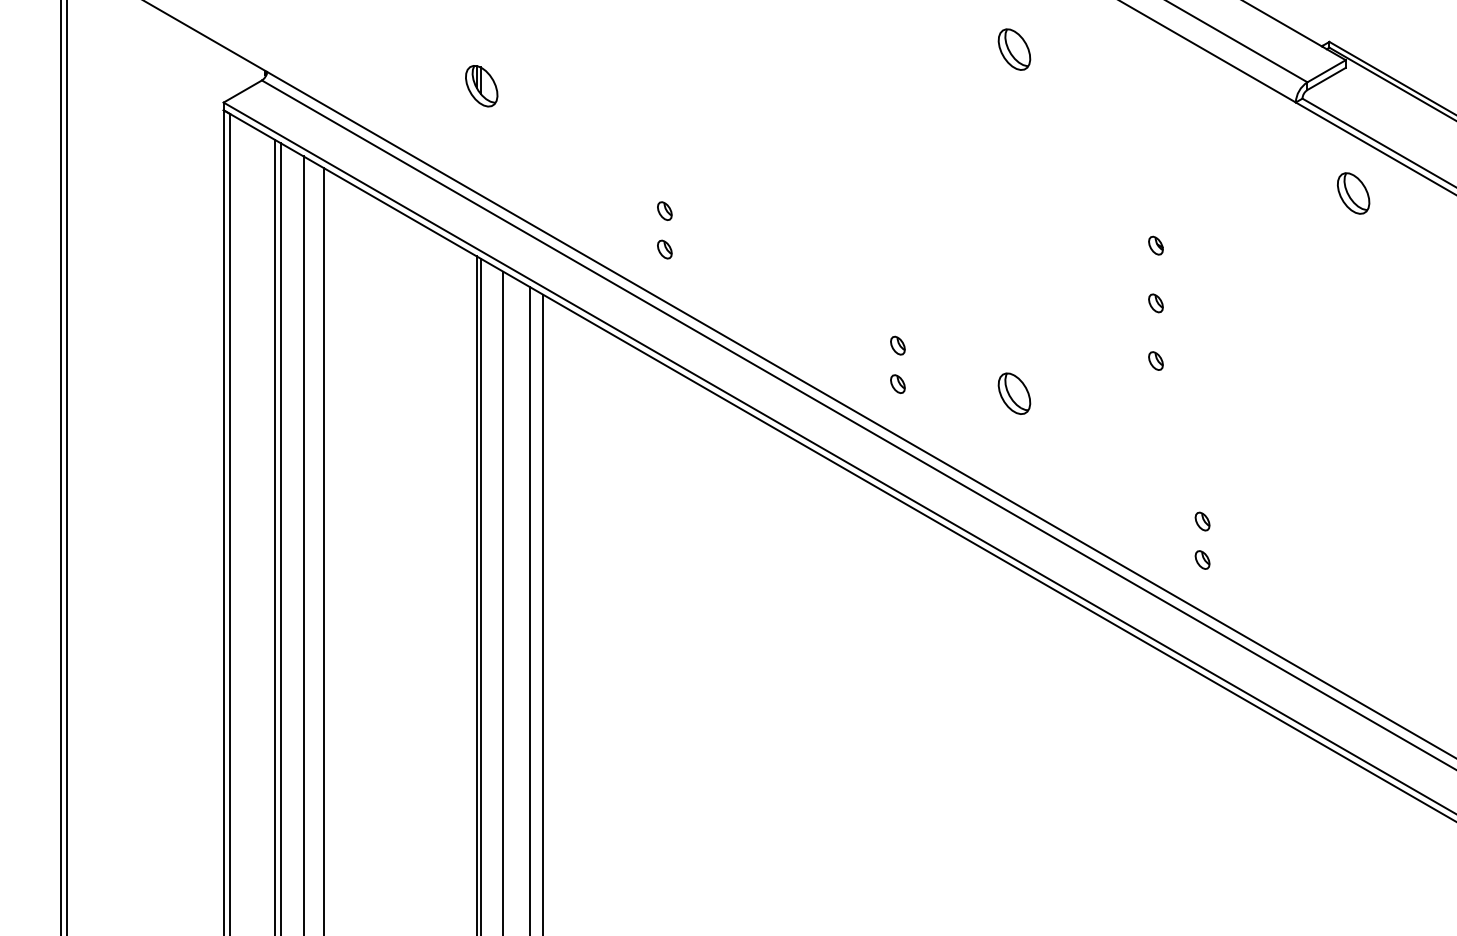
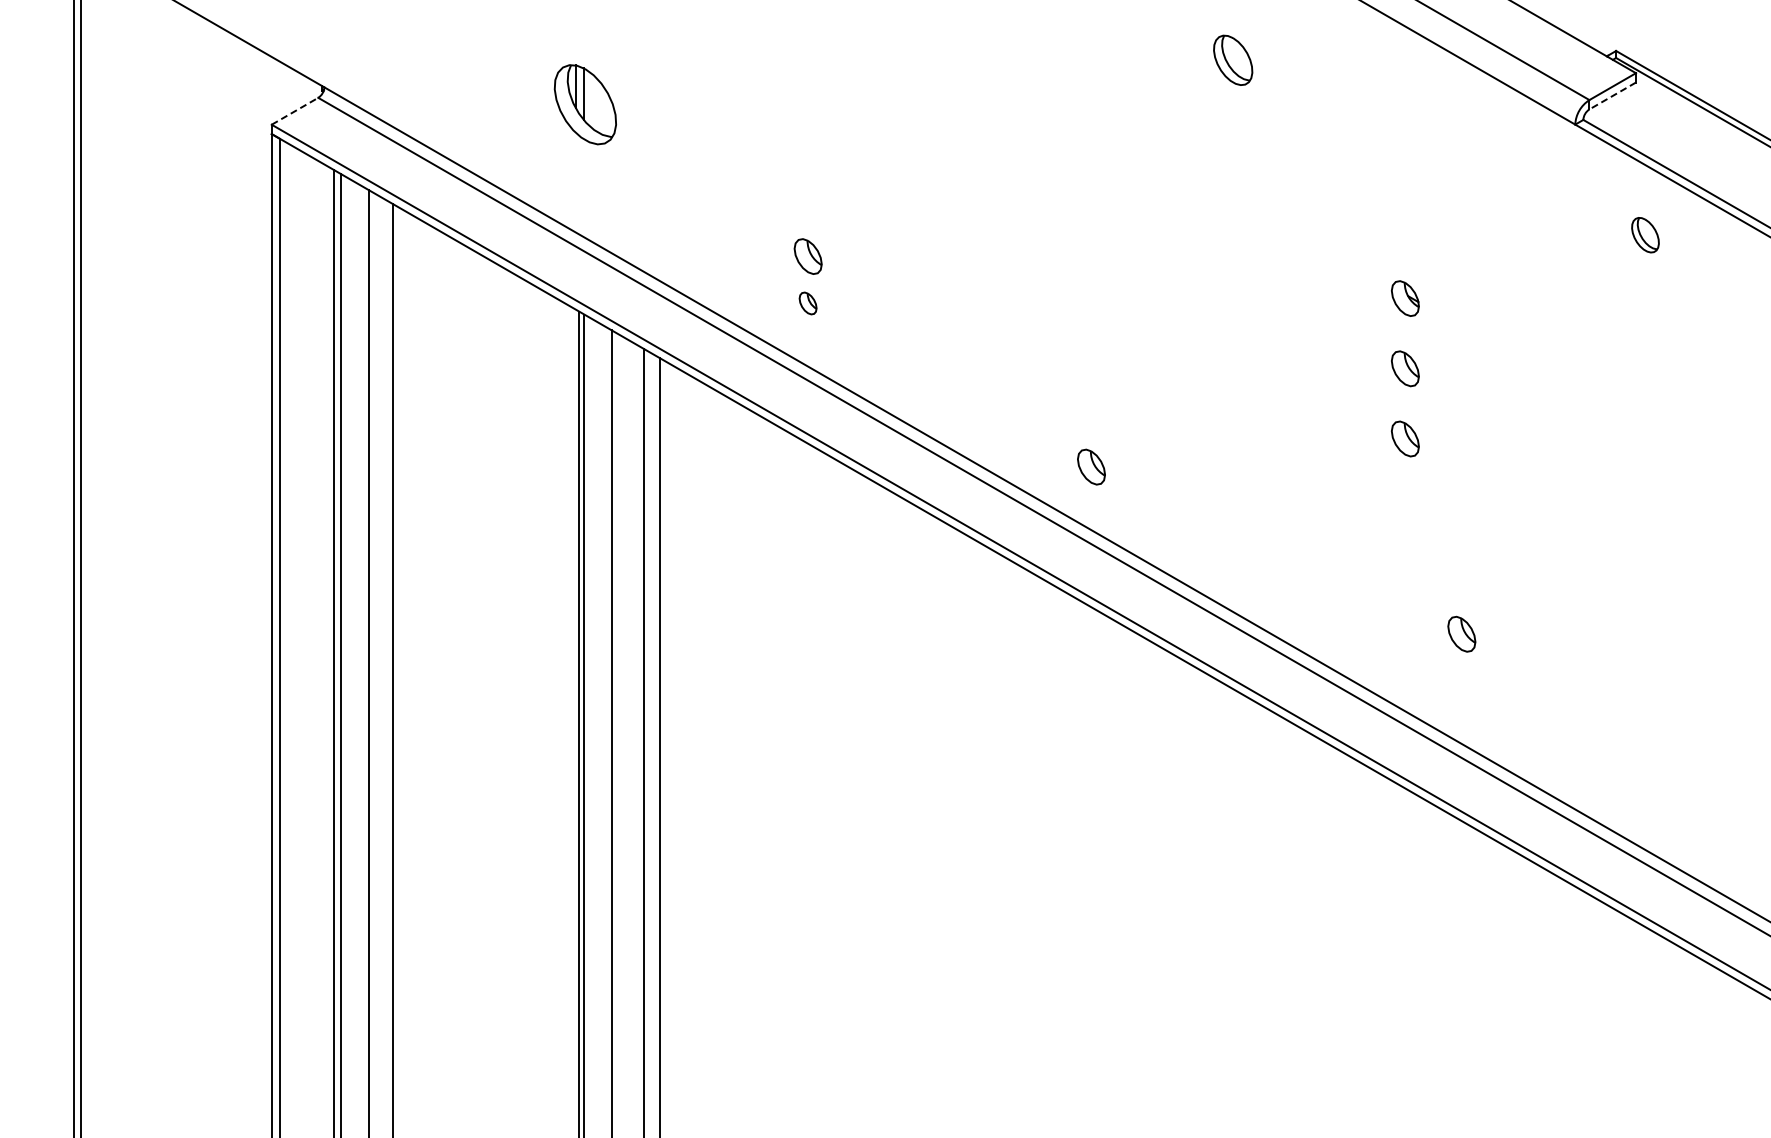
line: (1326, 78) -> (1612, 95), solid -> dashed
part: (481, 85) -> (585, 104), size x1.6
line: (243, 91) -> (295, 111), solid -> dashed
part: (1353, 192) -> (1645, 234), size x0.7
part: (664, 210) -> (807, 256), size x1.6
part: (1155, 245) -> (1404, 298), size x1.6
part: (1155, 303) -> (1404, 368), size x1.6
part: (897, 345) -> (1091, 420), removed
part: (1155, 360) -> (1404, 438), size x1.6
part: (897, 383) -> (1091, 466), size x1.6
part: (1014, 393) -> (1233, 478), removed
part: (1202, 521) -> (1461, 633), size x1.6
part: (1202, 559) -> (1461, 680), removed

